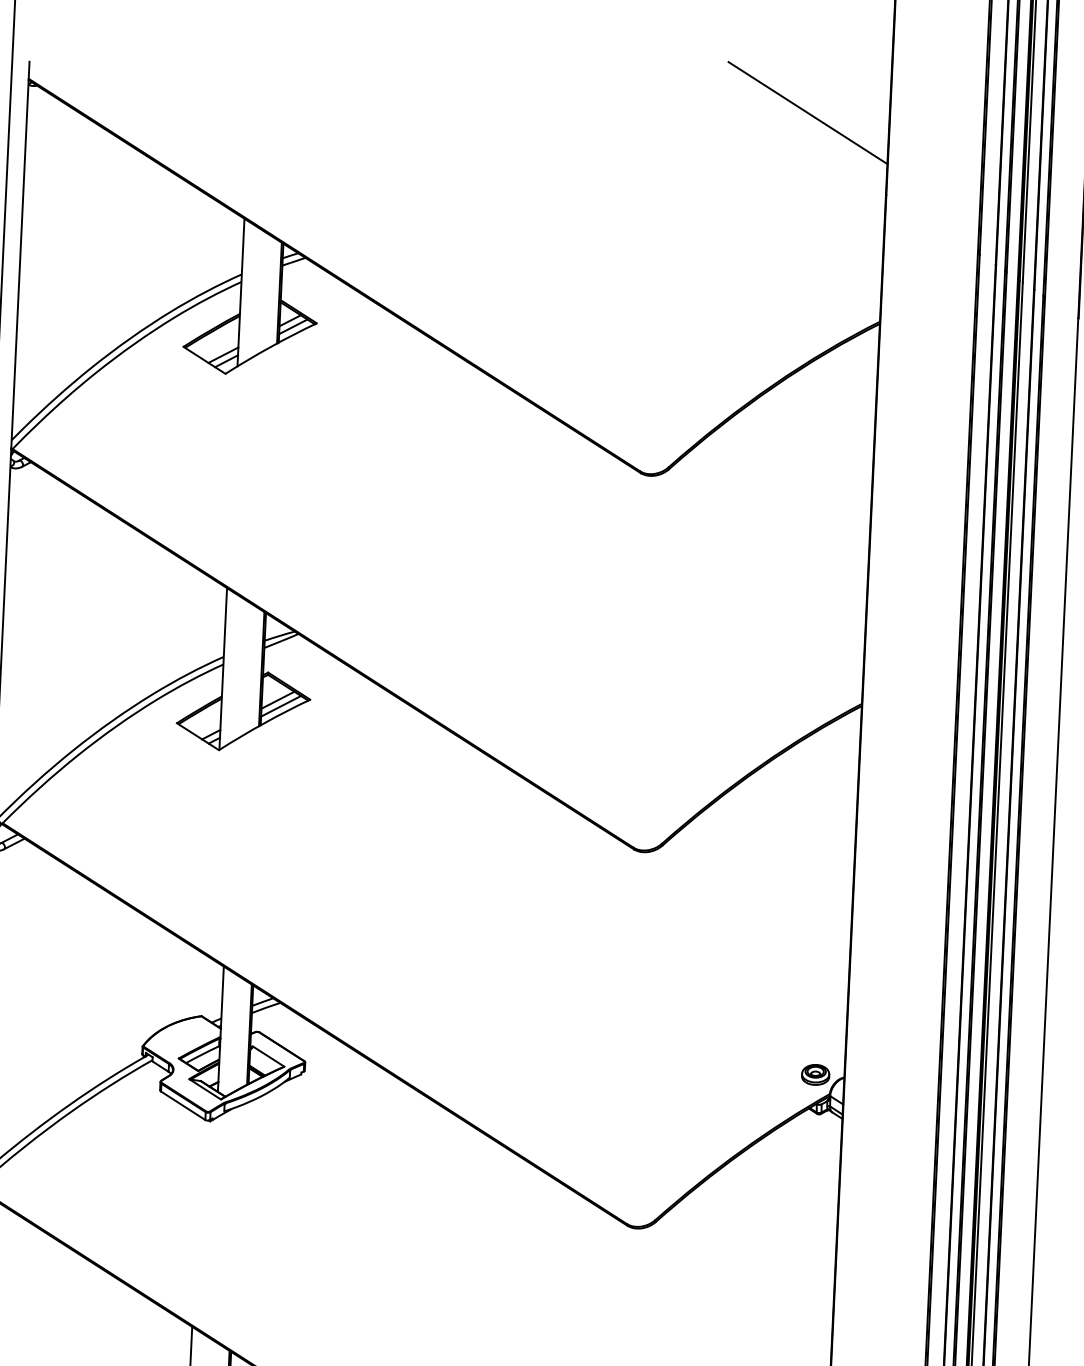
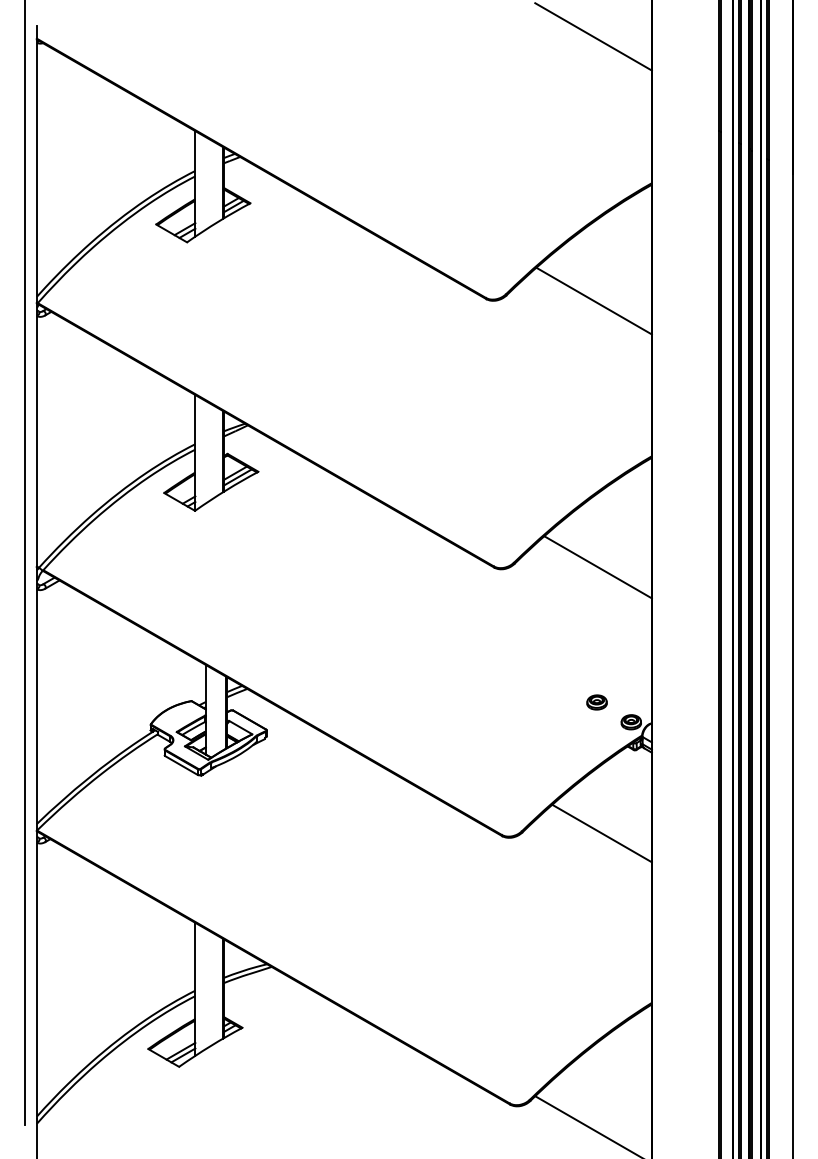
line: (790, 482) -> (593, 300), added
line: (778, 856) -> (597, 567), added
part: (768, 1044) -> (596, 702), added
line: (766, 1228) -> (601, 833), added

